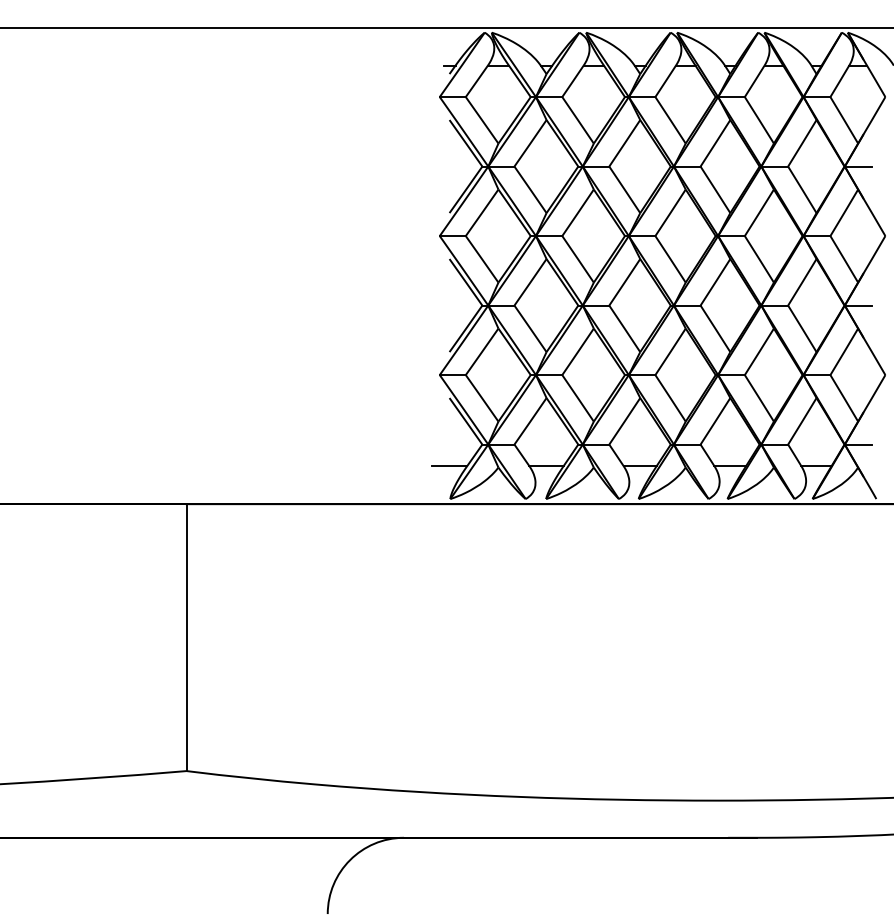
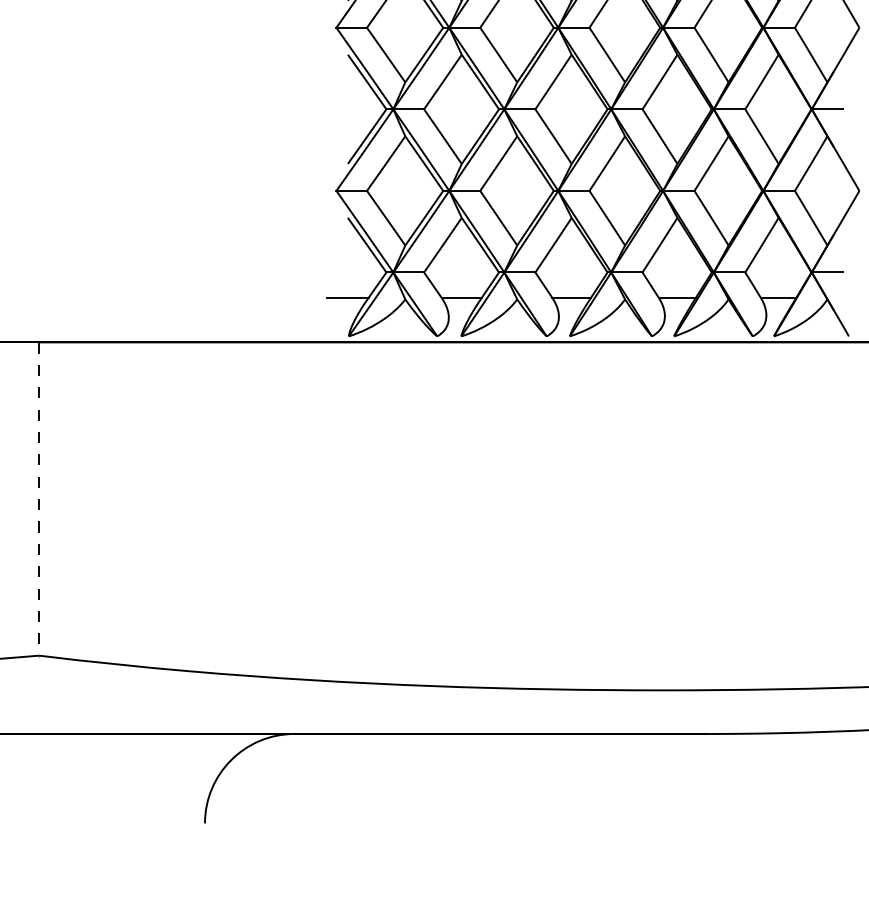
line: (186, 638) -> (39, 500), solid -> dashed

